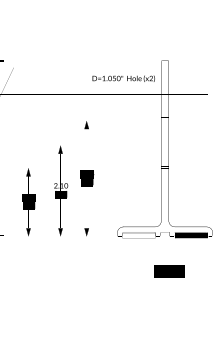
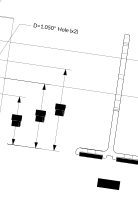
text: (123, 78) -> (55, 28), moved
fill: (60, 186) -> (40, 112), added
fill: (138, 235) -> (90, 155), added

